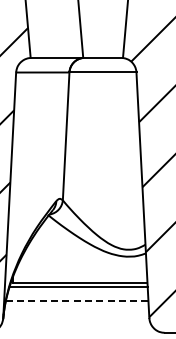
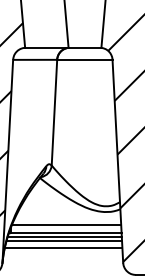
line: (80, 272) -> (66, 225), added
line: (77, 291) -> (63, 240), added
line: (76, 300) -> (62, 248), dashed -> solid

